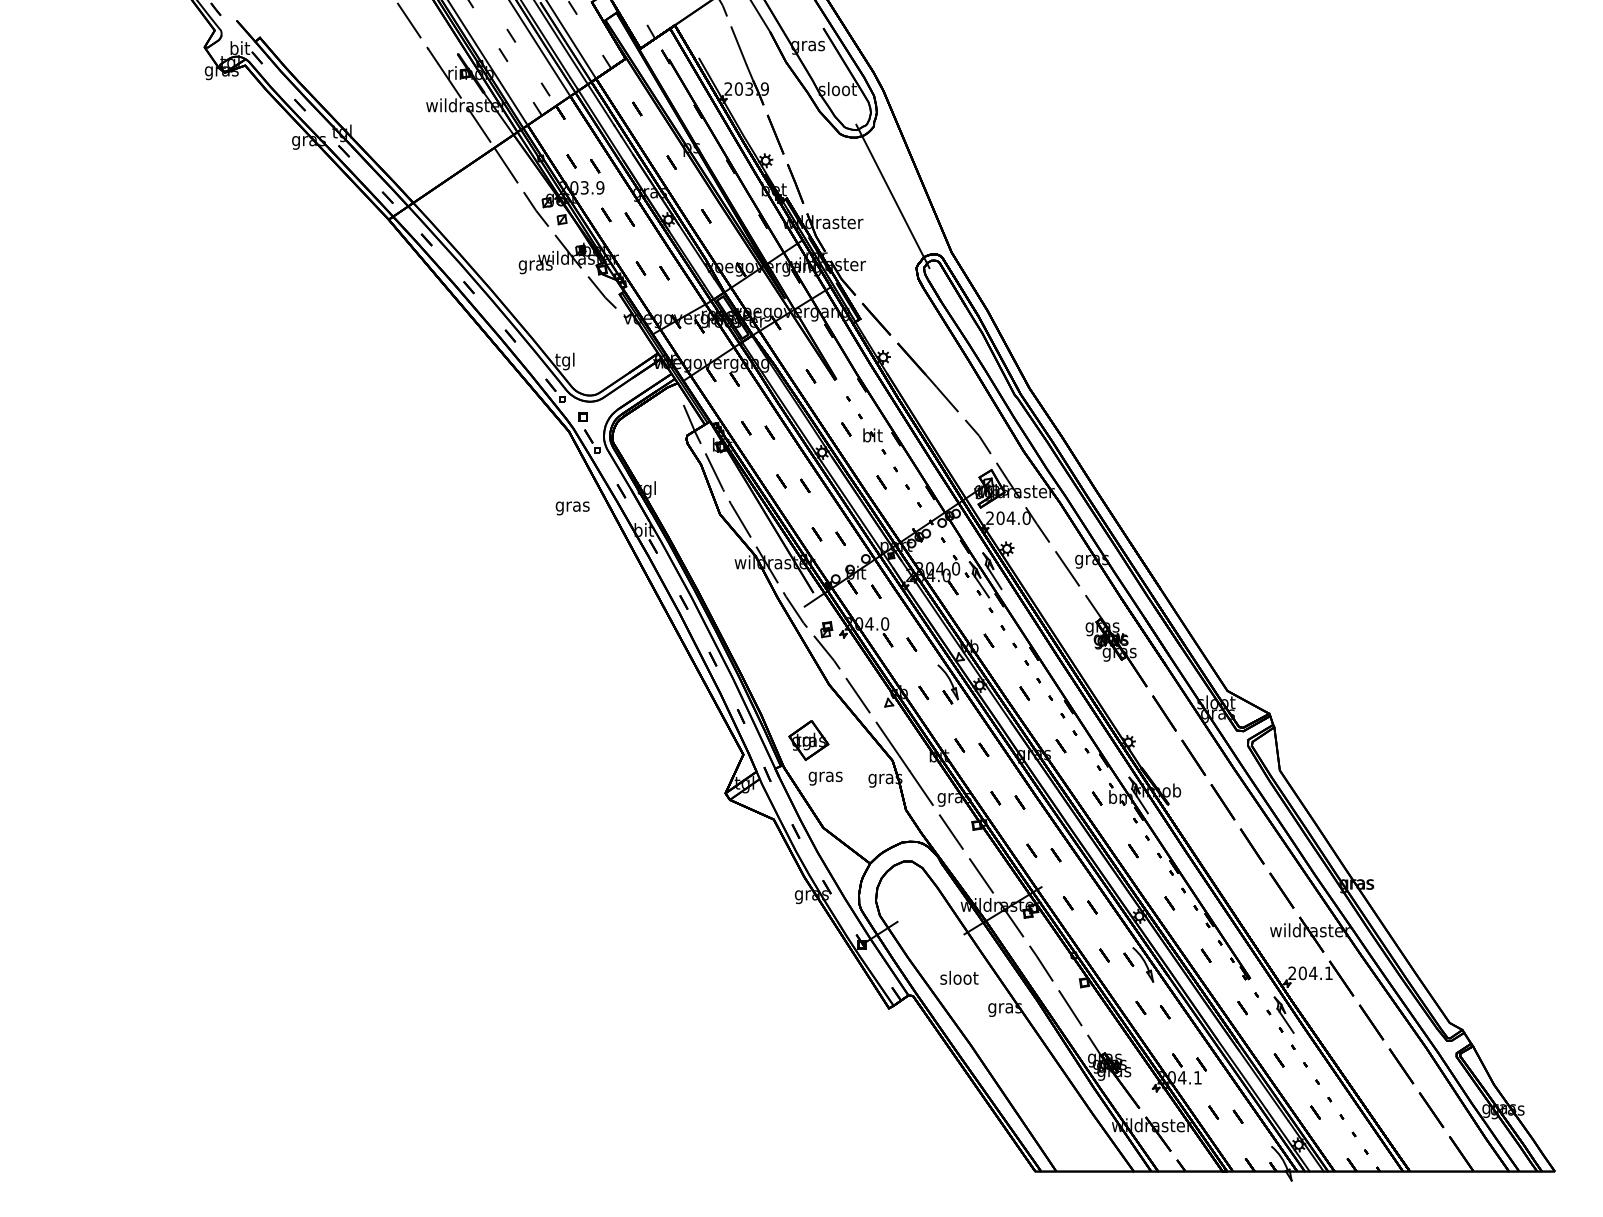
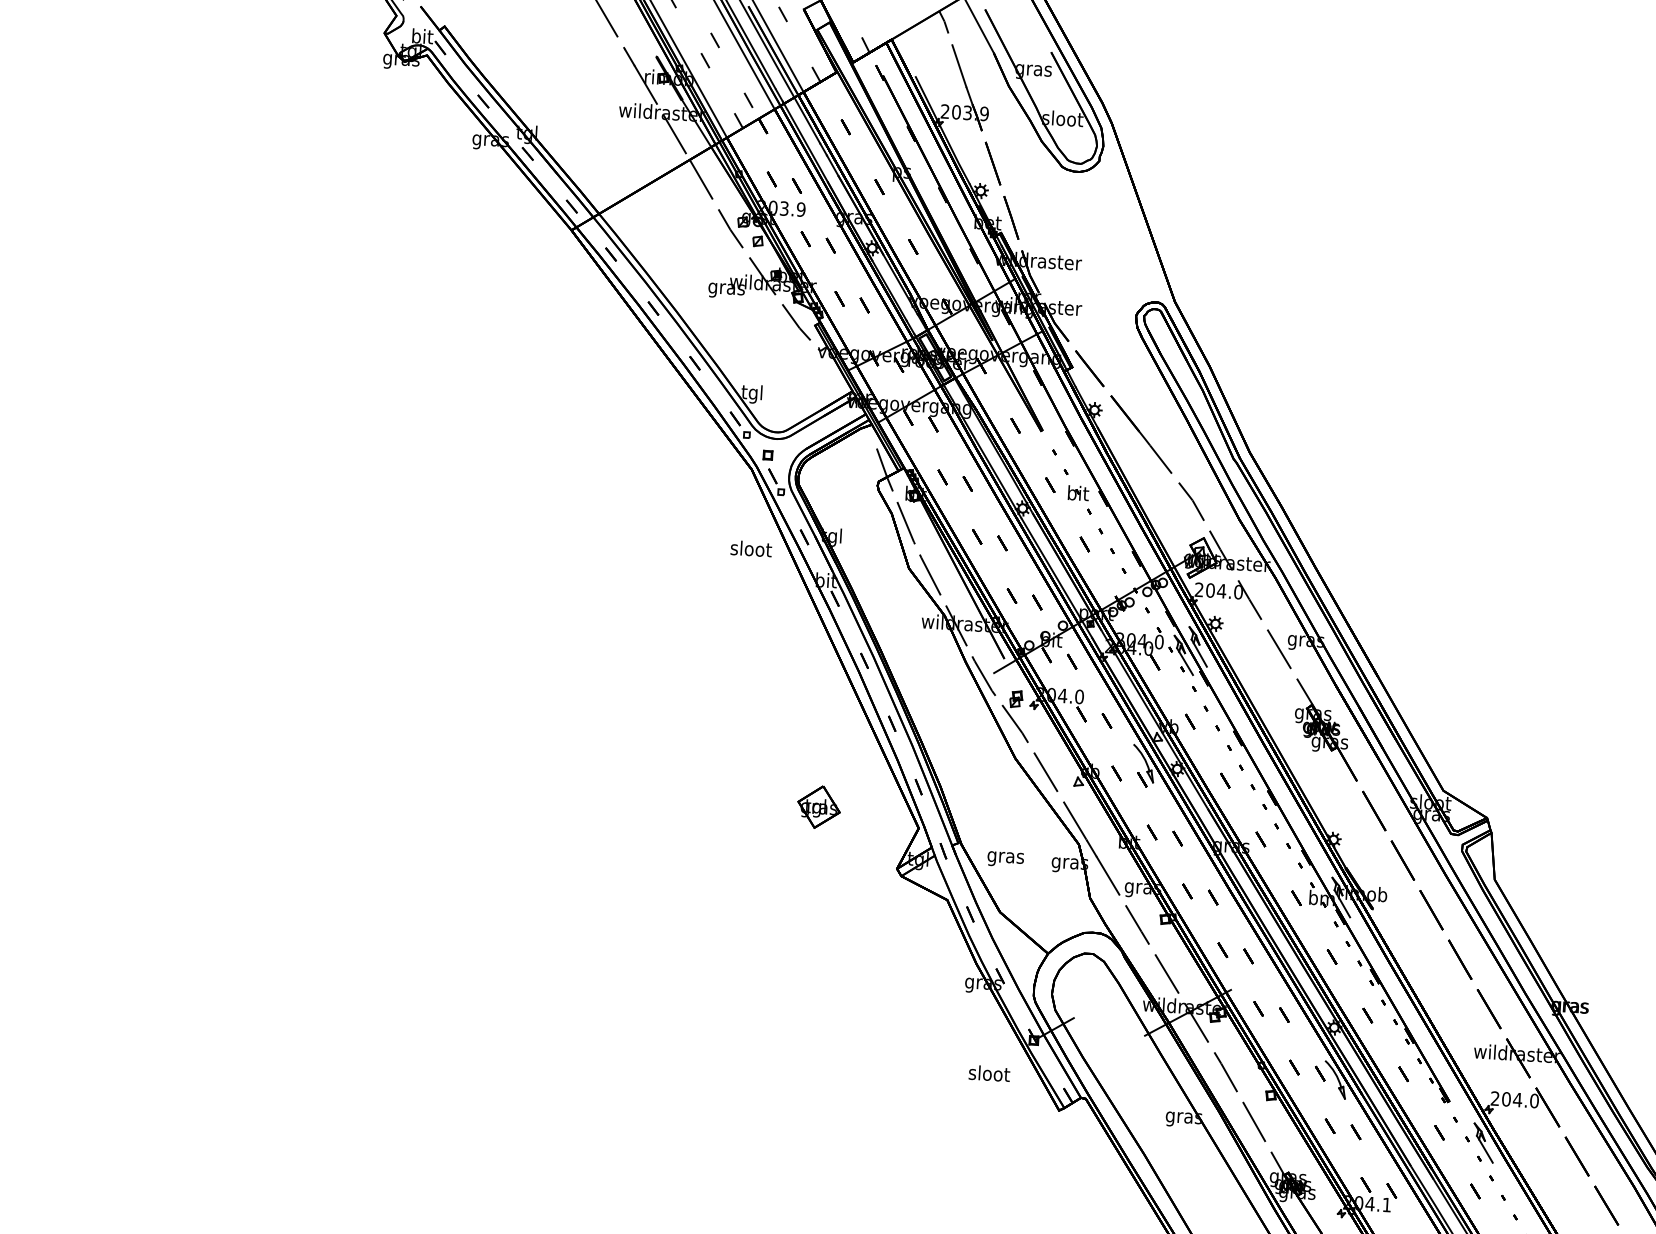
line: (892, 196) -> (1114, 237), removed
text: (572, 506) -> (750, 550), gras -> sloot
part: (808, 740) -> (818, 807), moved
text: (1328, 973) -> (1534, 1101), 204.1 -> 204.0
text: (959, 977) -> (989, 1073), moved

